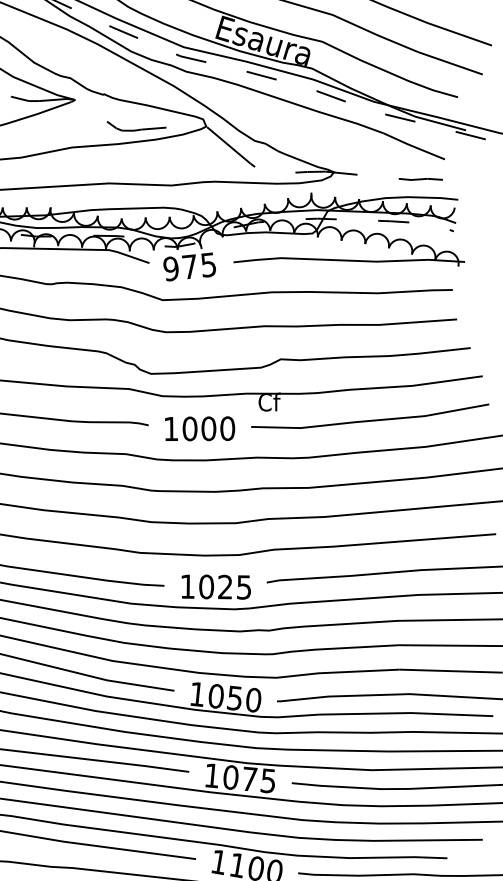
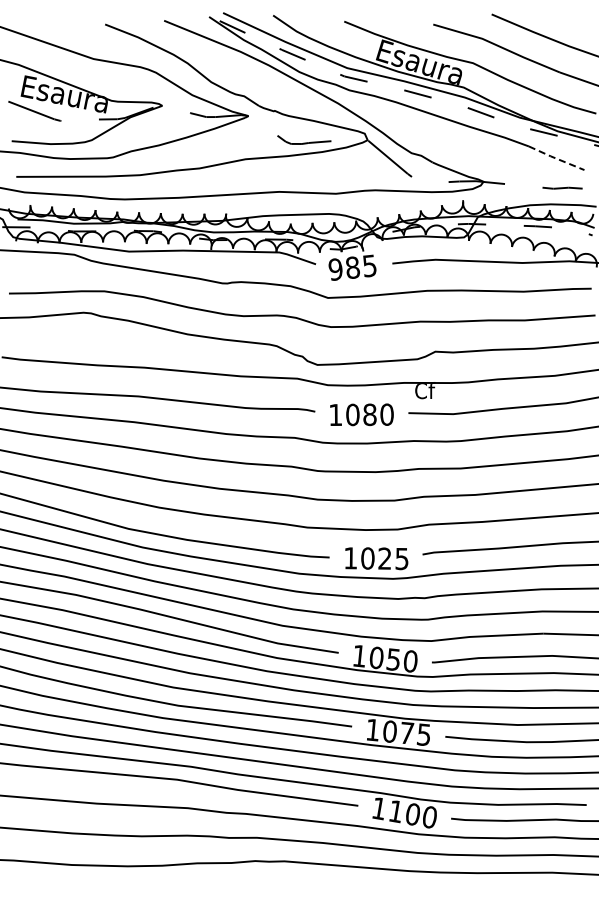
line: (414, 146) -> (556, 158), solid -> dashed
text: (189, 266) -> (352, 267), 975 -> 985
text: (208, 428) -> (369, 414), 1000 -> 1080

